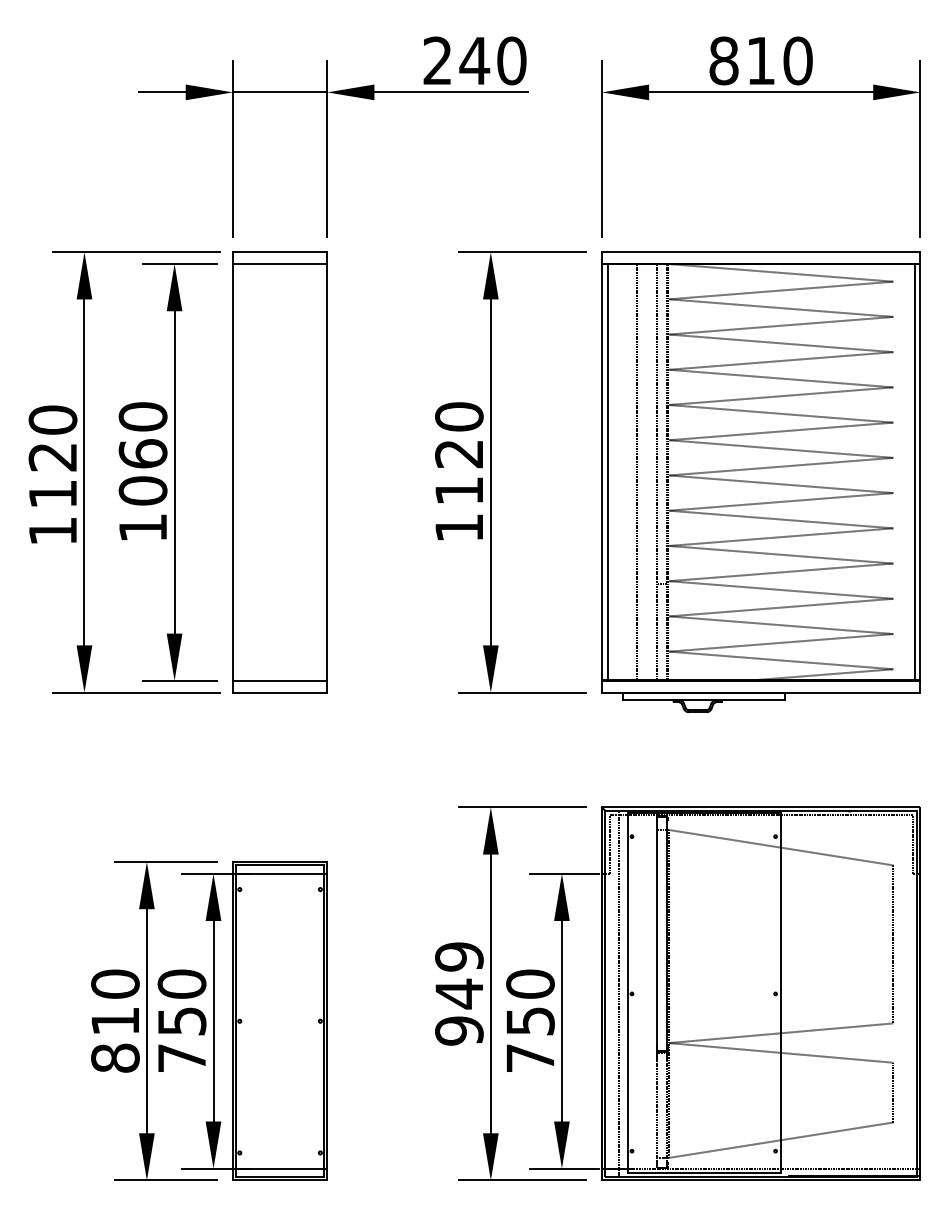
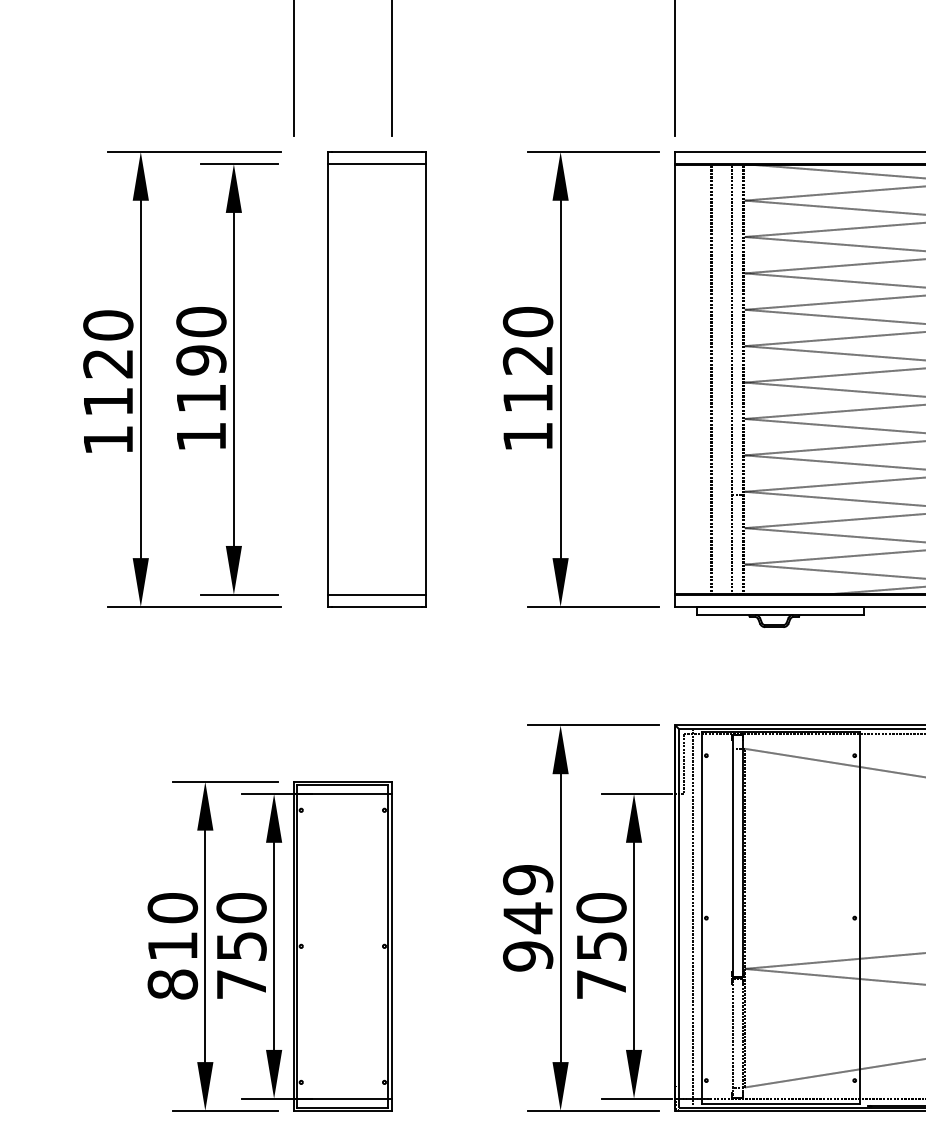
text: (142, 472) -> (200, 379), 1060 -> 1190
part: (279, 472) -> (376, 379), moved
line: (607, 472) -> (681, 379), removed

